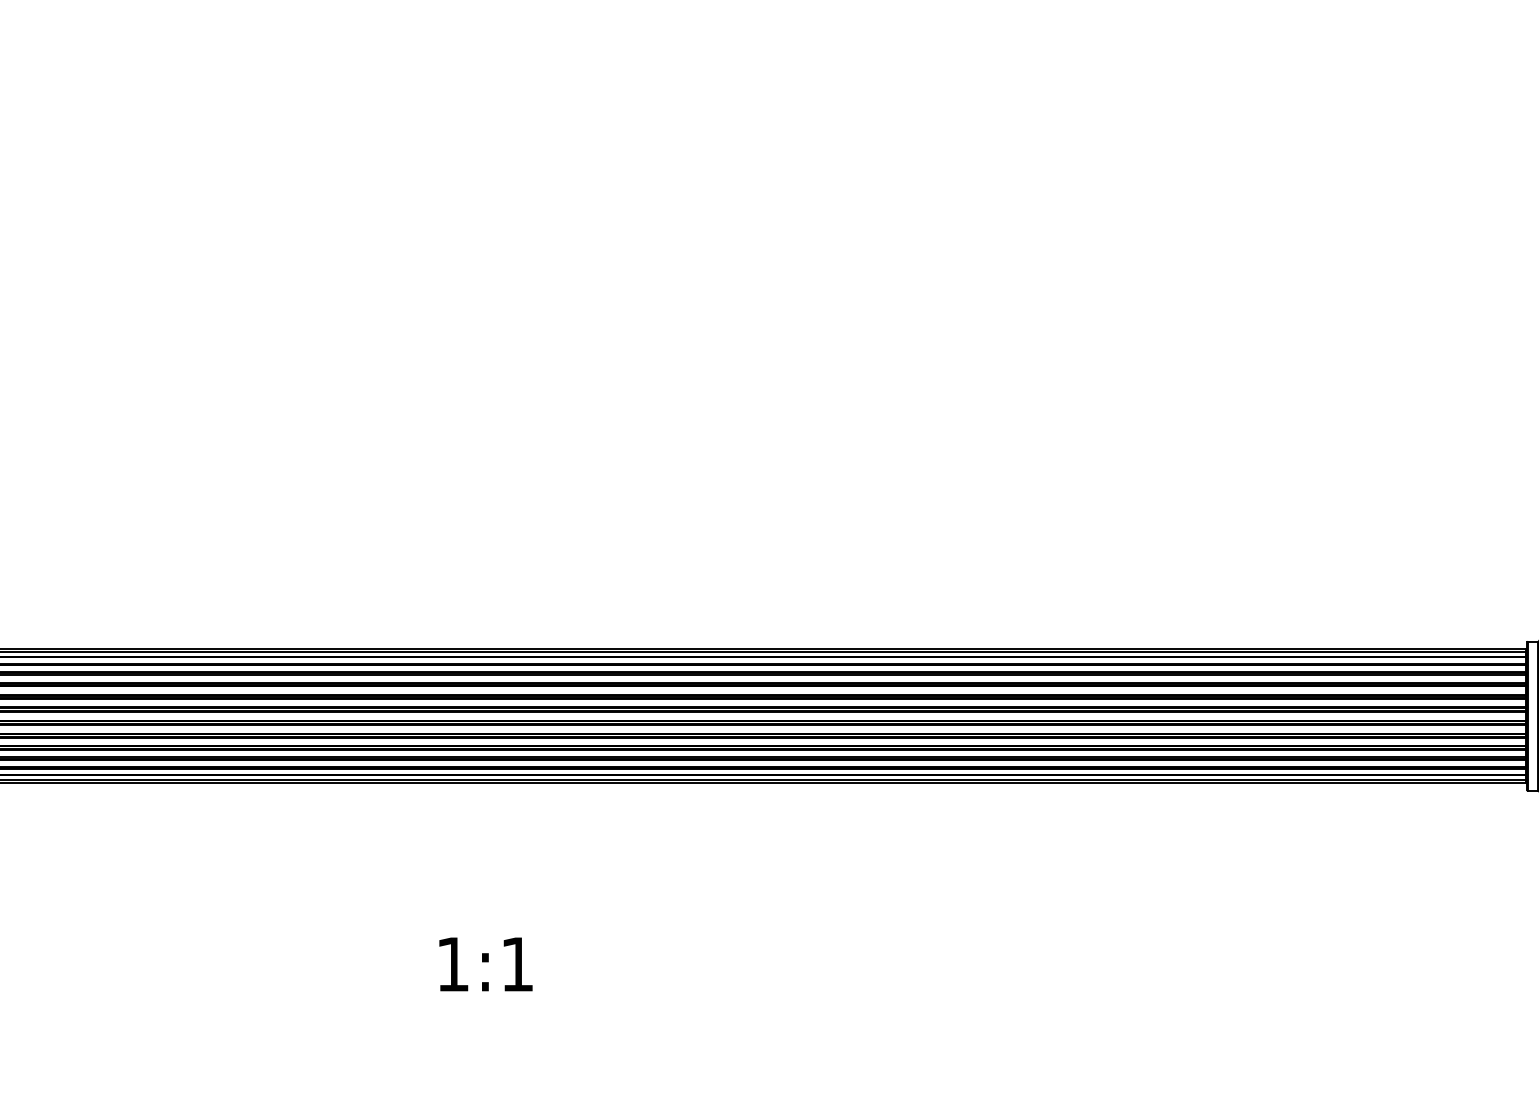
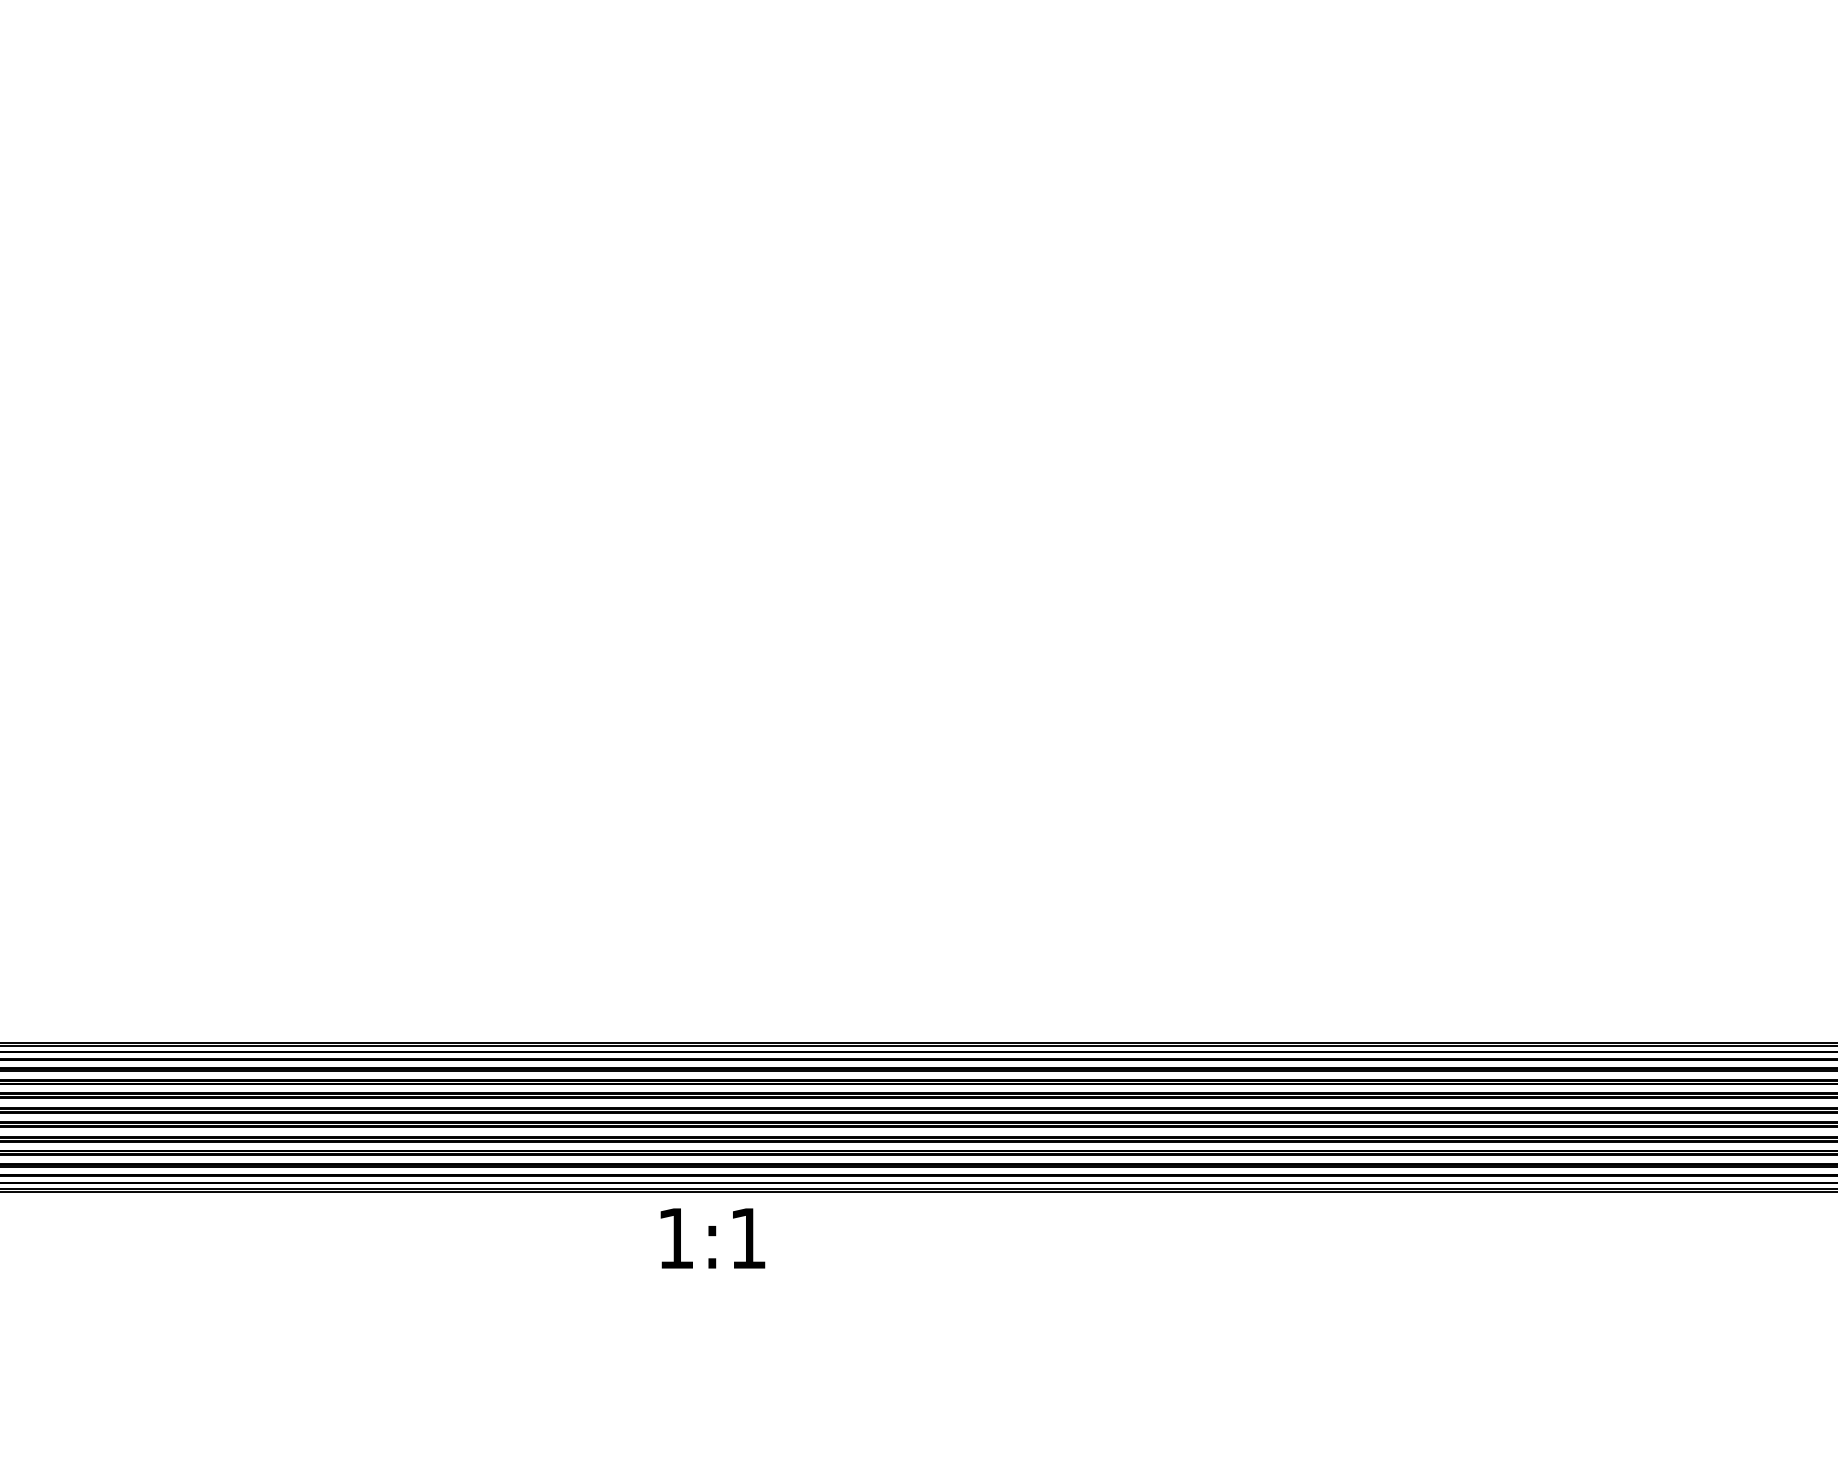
text: (485, 964) -> (712, 1238), moved

